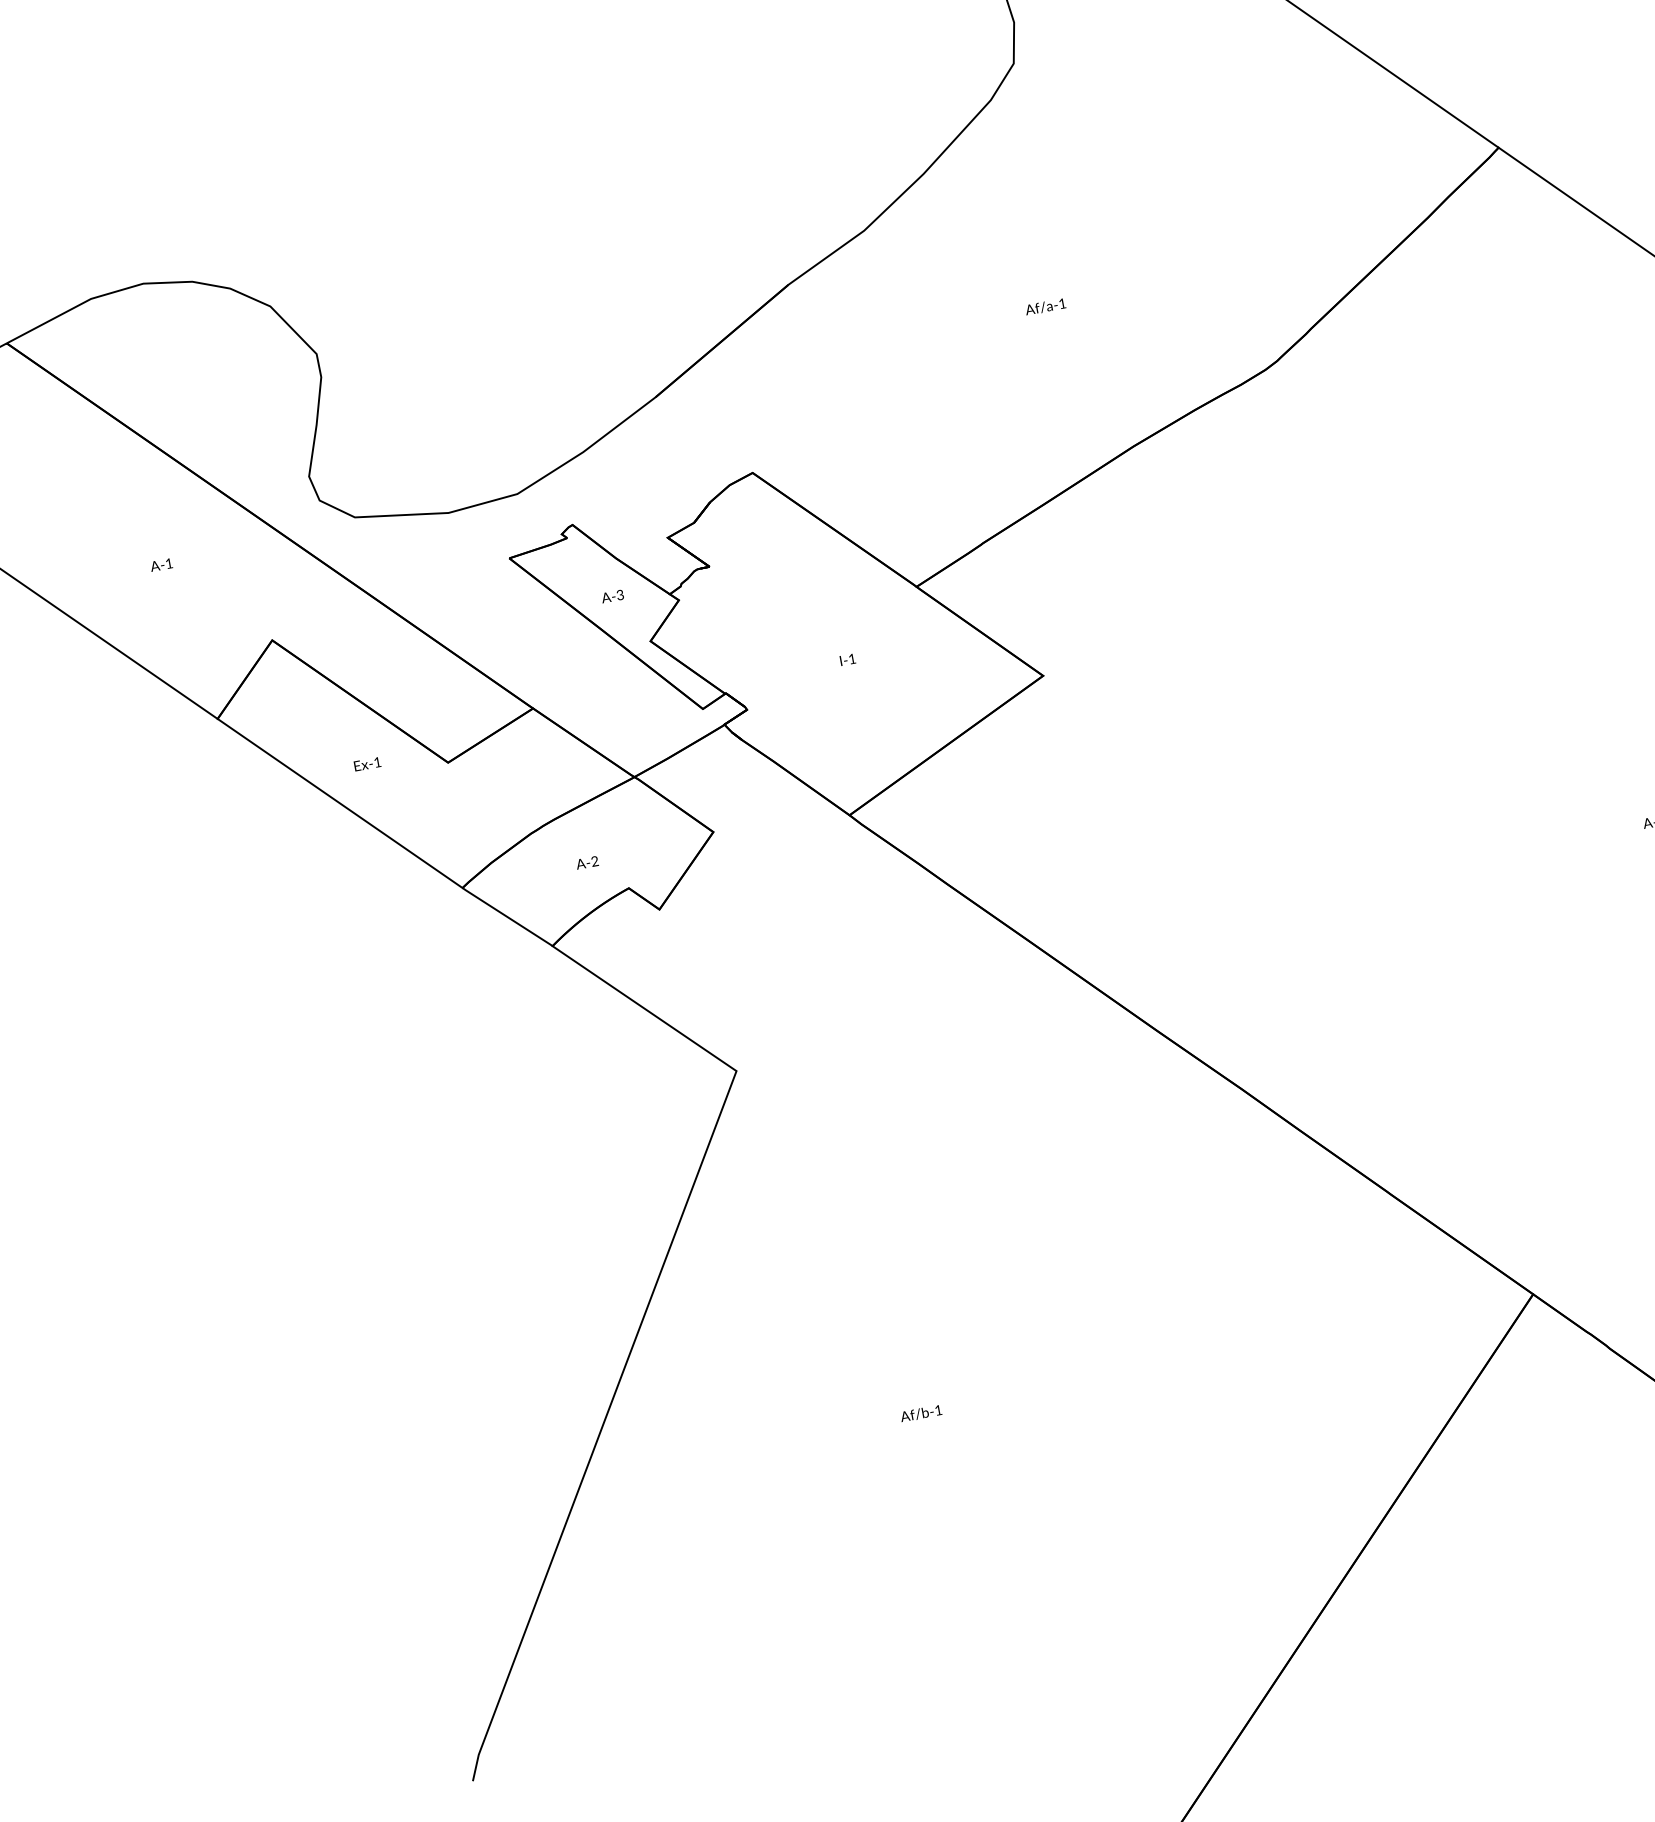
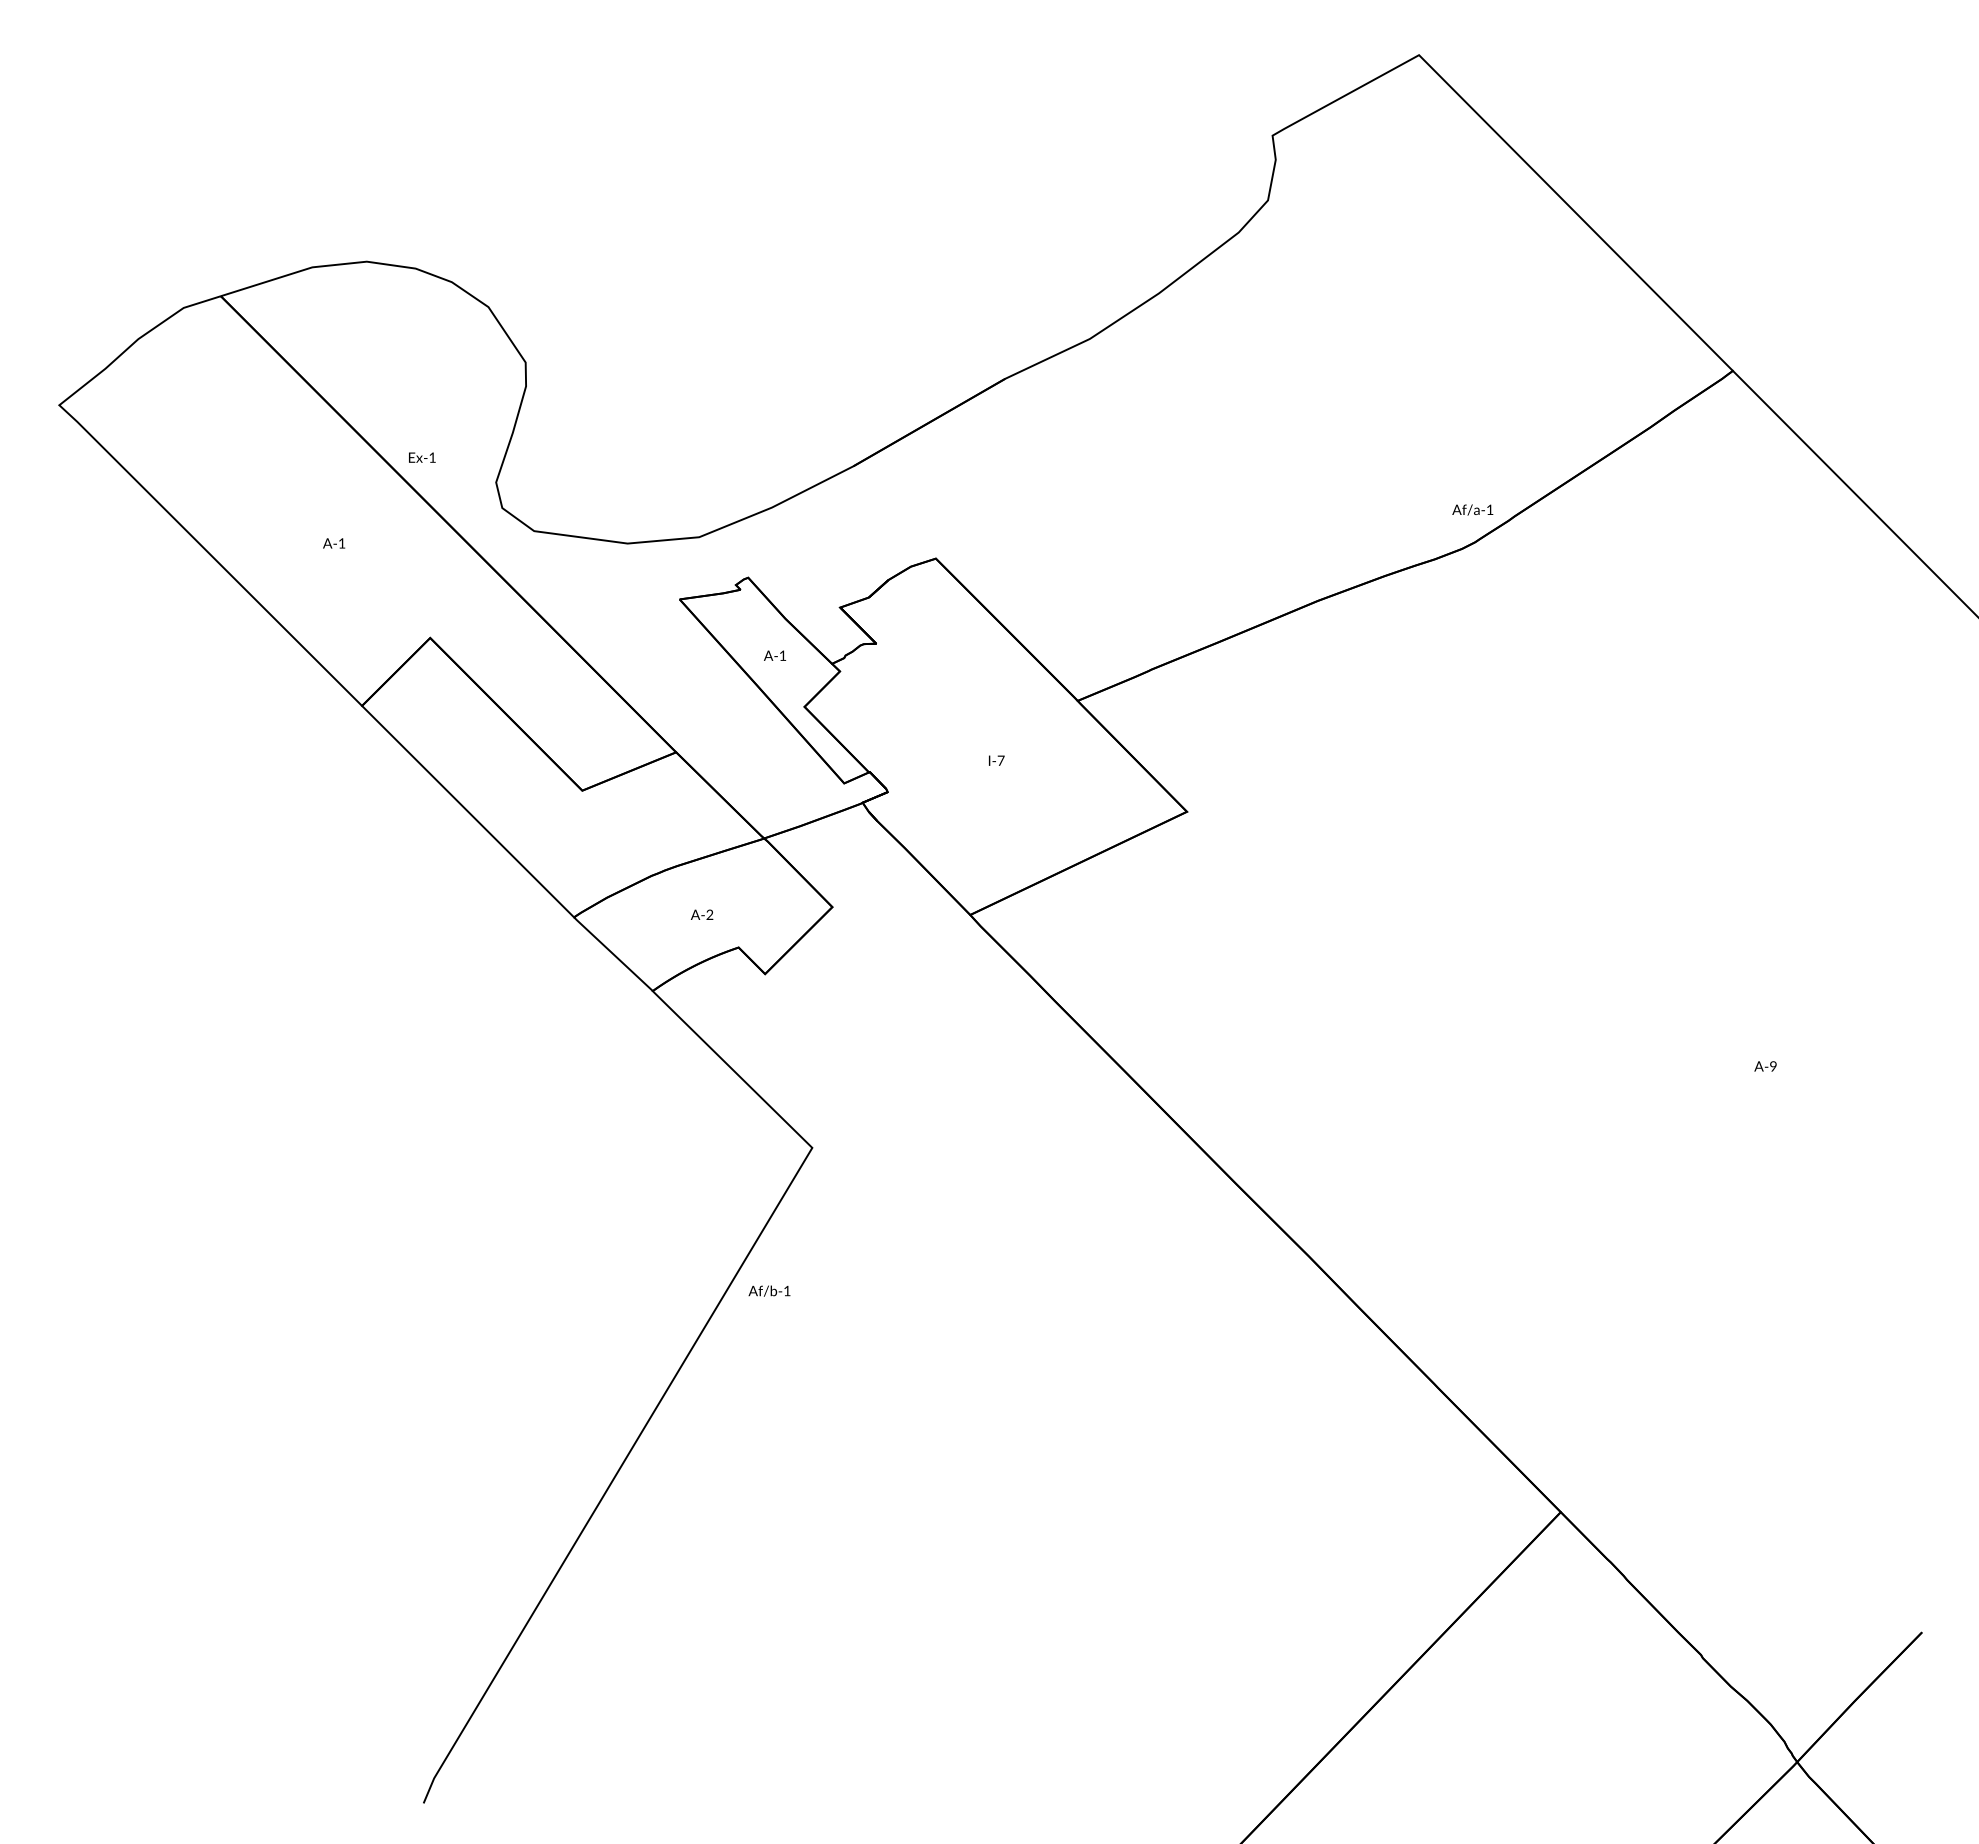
text: (1045, 306) -> (1472, 509), moved
text: (619, 594) -> (782, 655), A-3 -> A-1
text: (851, 658) -> (1000, 760), I-1 -> I-7
text: (367, 763) -> (422, 457), moved
text: (921, 1412) -> (769, 1290), moved

